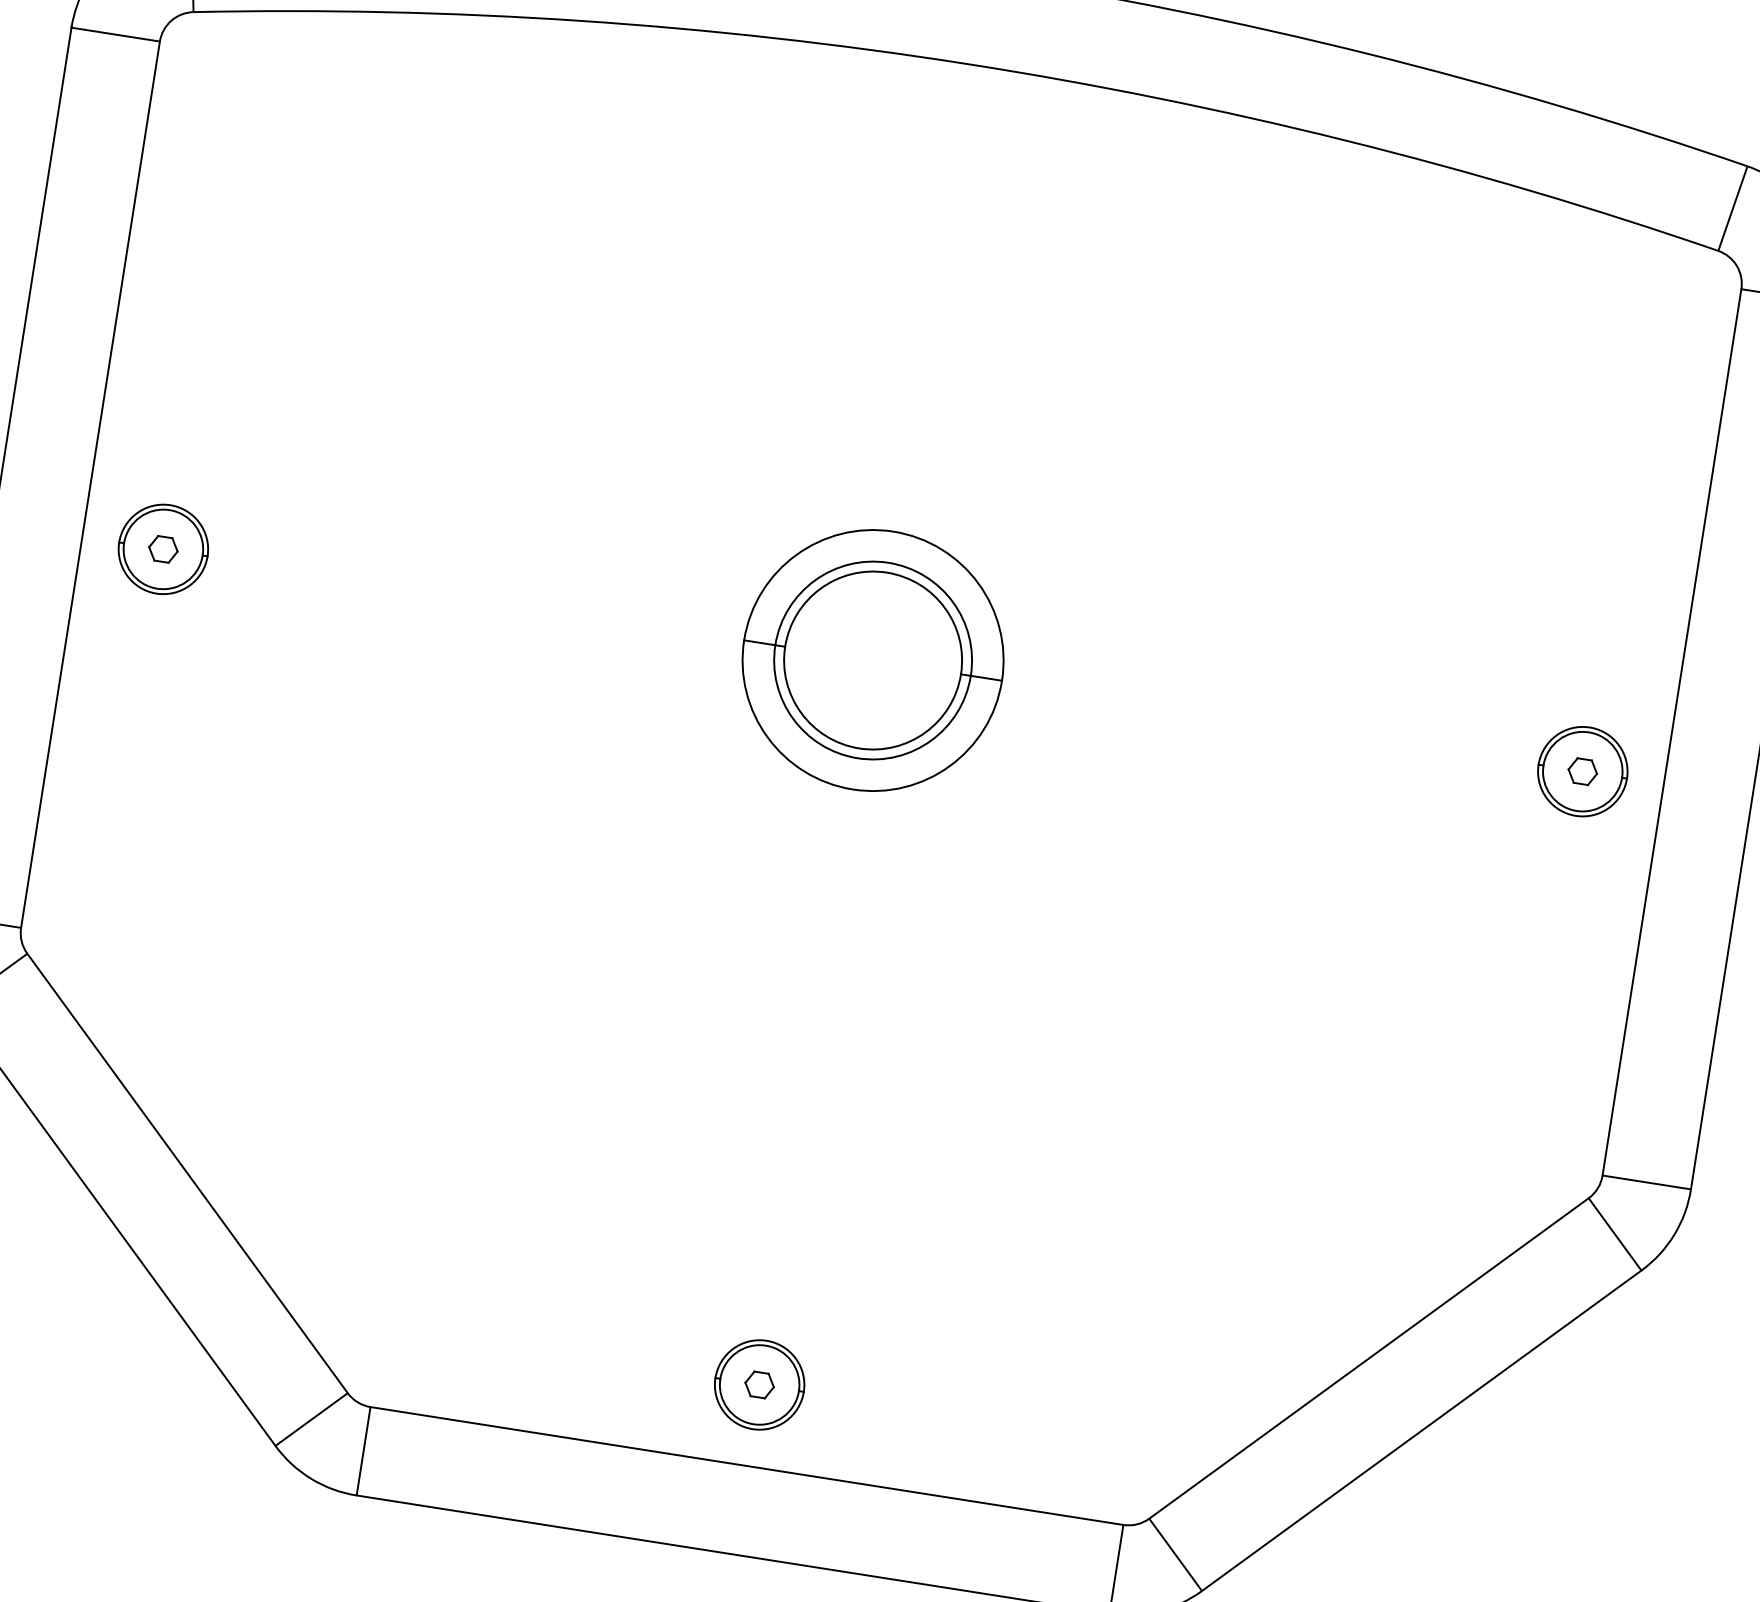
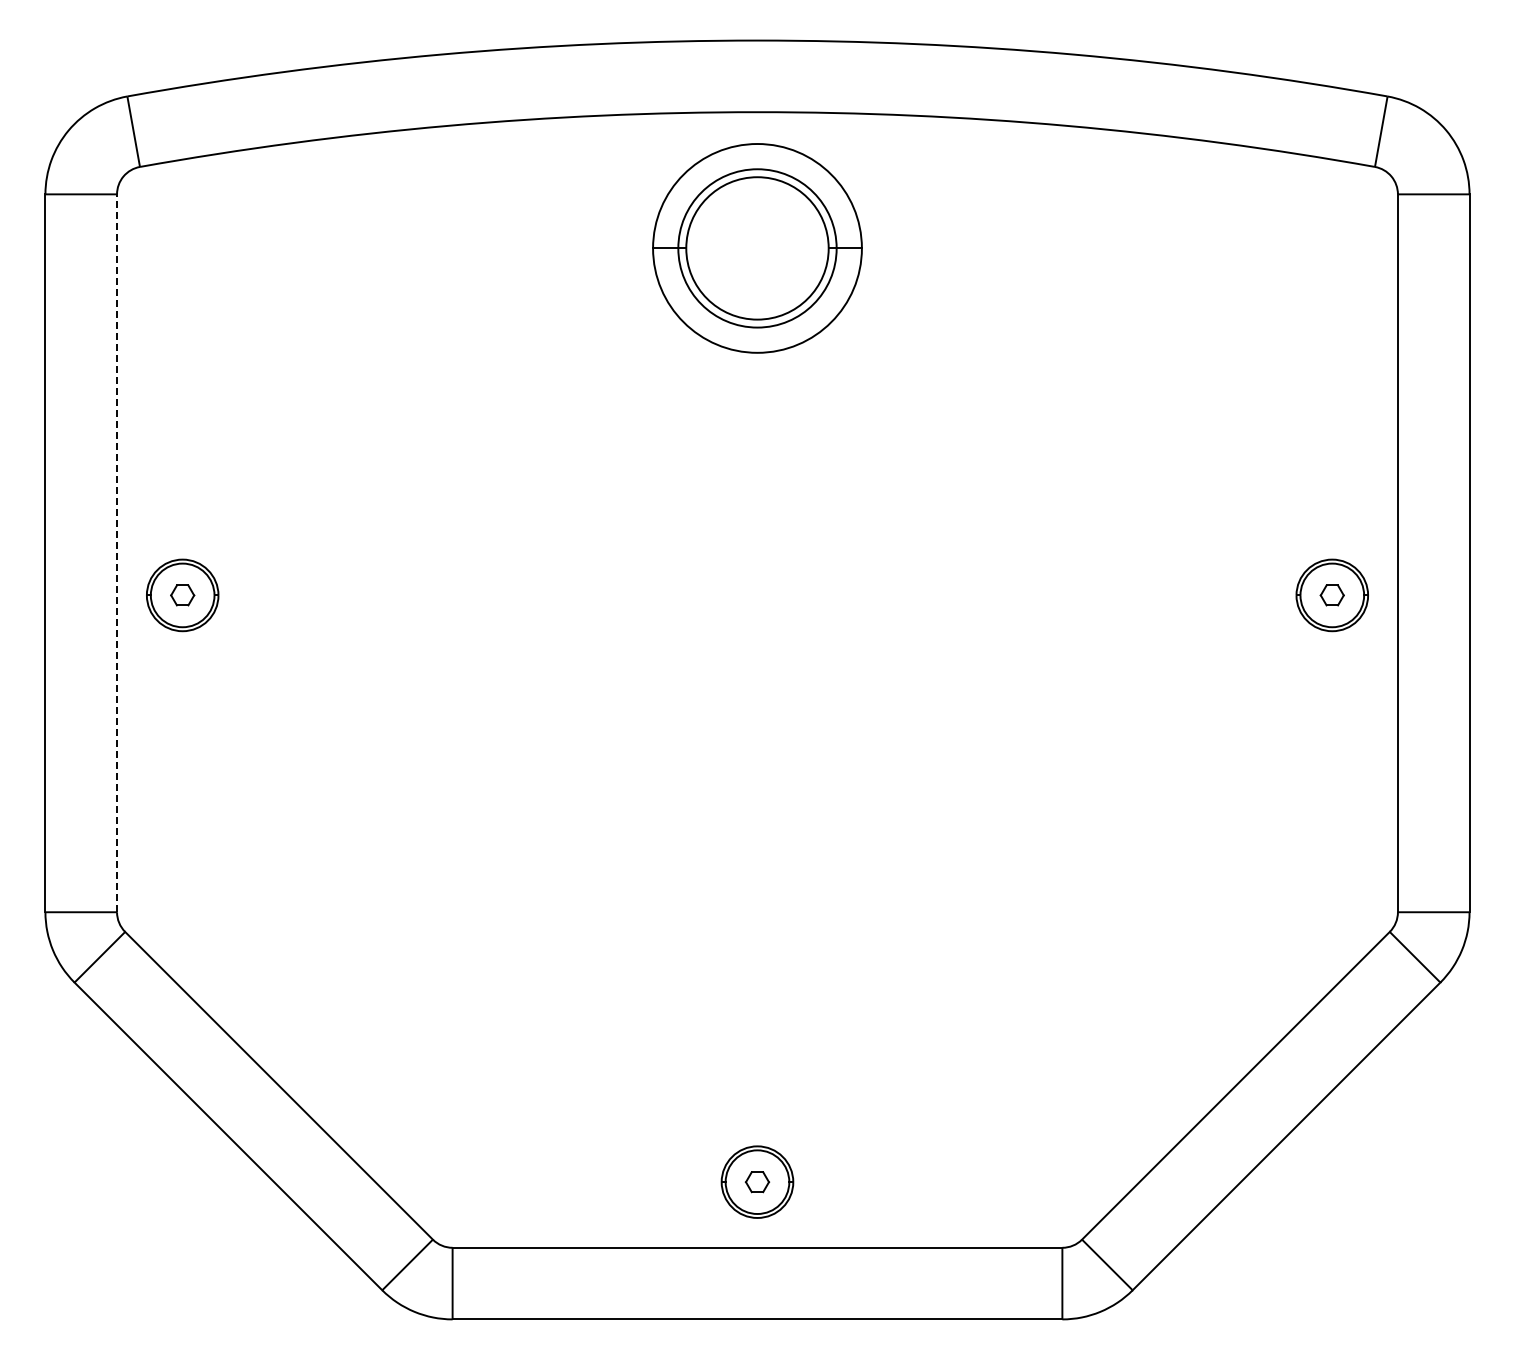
line: (91, 485) -> (117, 553), solid -> dashed
part: (873, 660) -> (757, 248), moved

